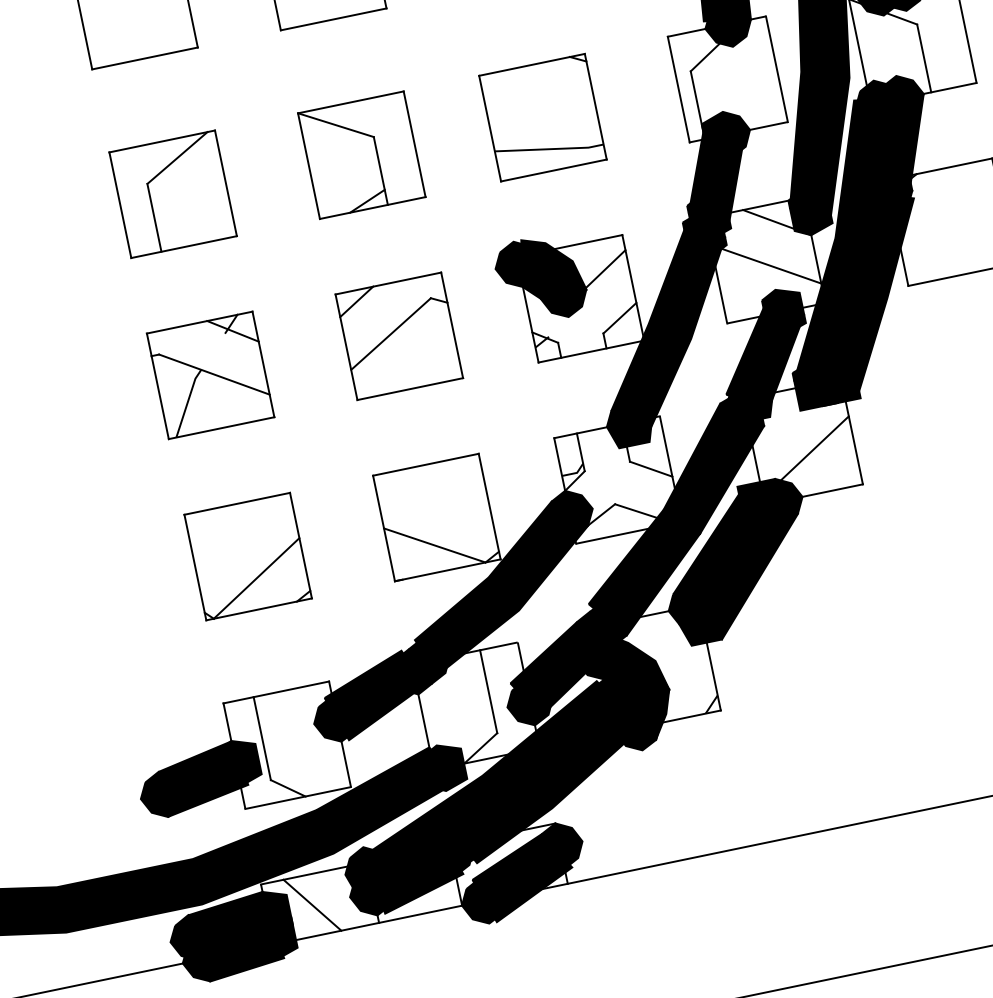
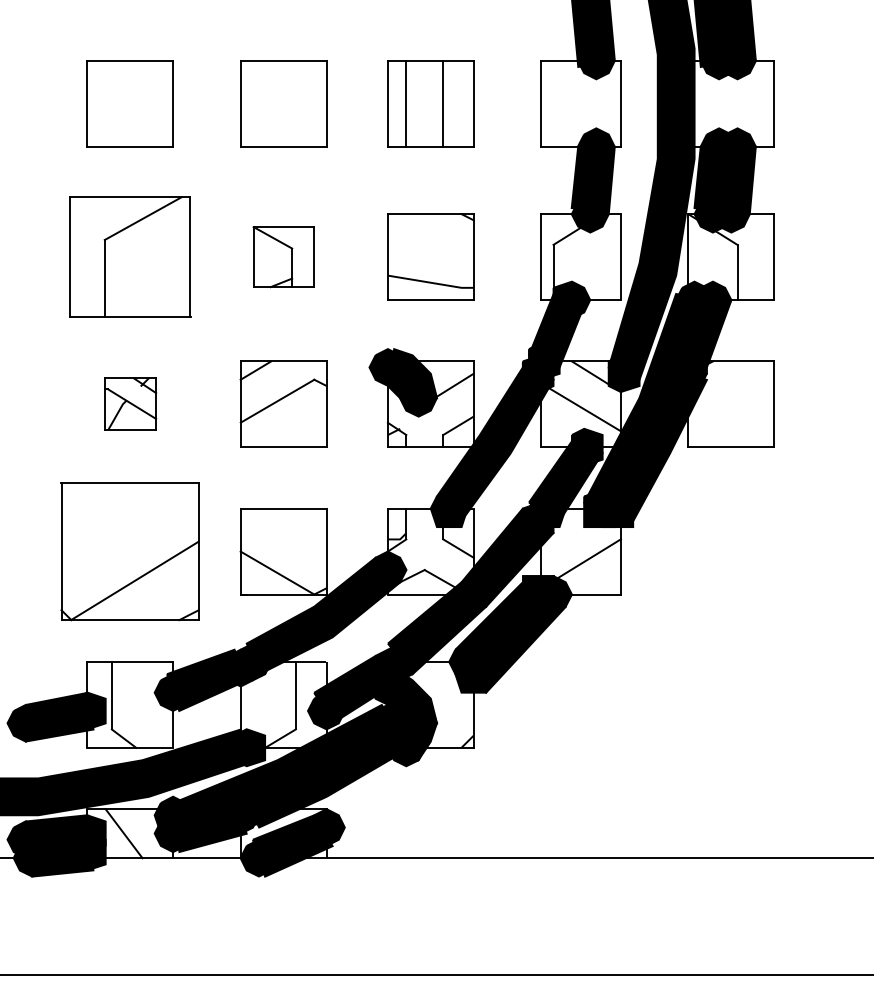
part: (361, 154) -> (283, 256), size x0.7
part: (172, 193) -> (129, 256), size x1.4
part: (210, 374) -> (130, 403), size x0.6
part: (248, 556) -> (130, 551), size x1.6

